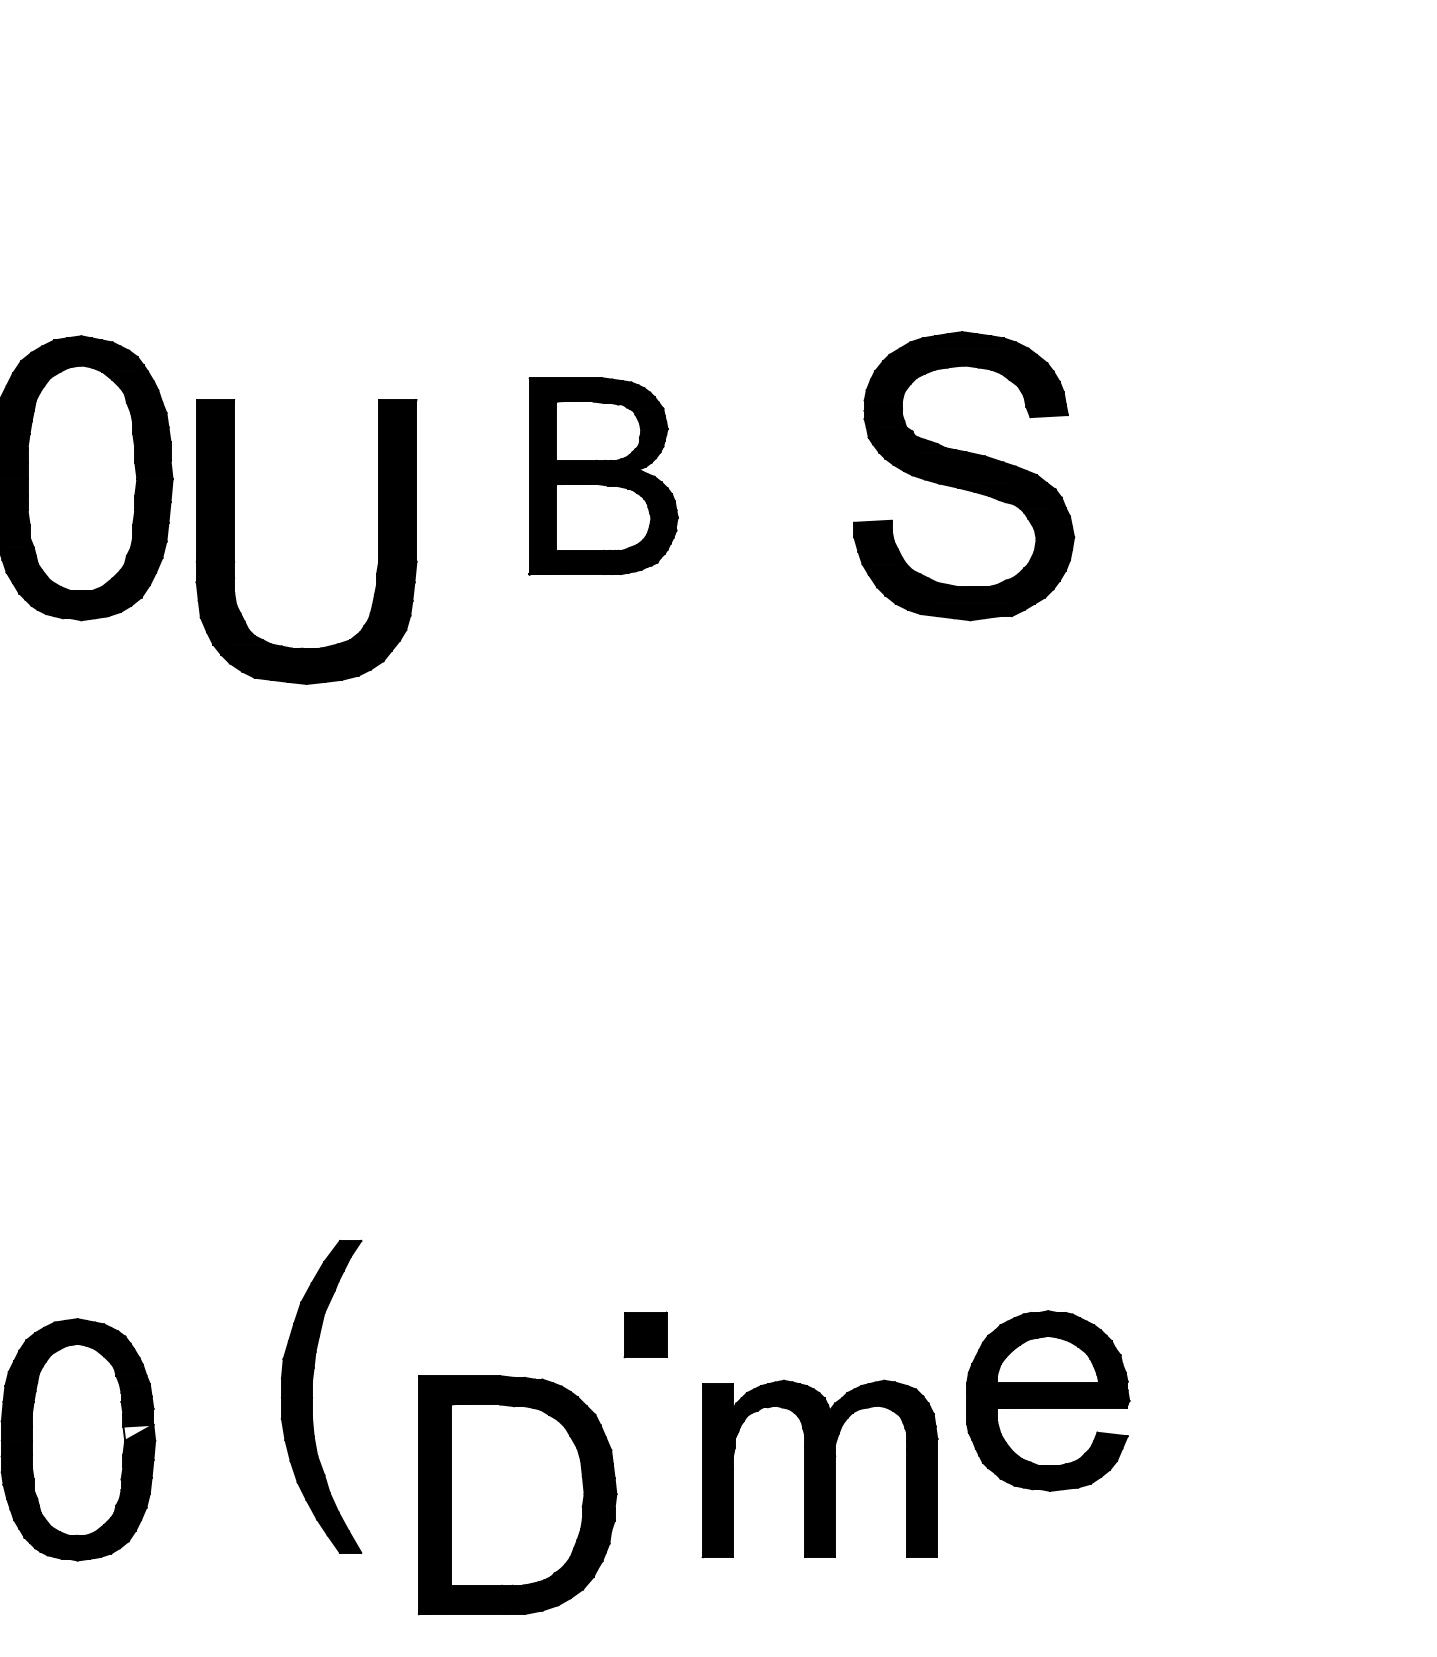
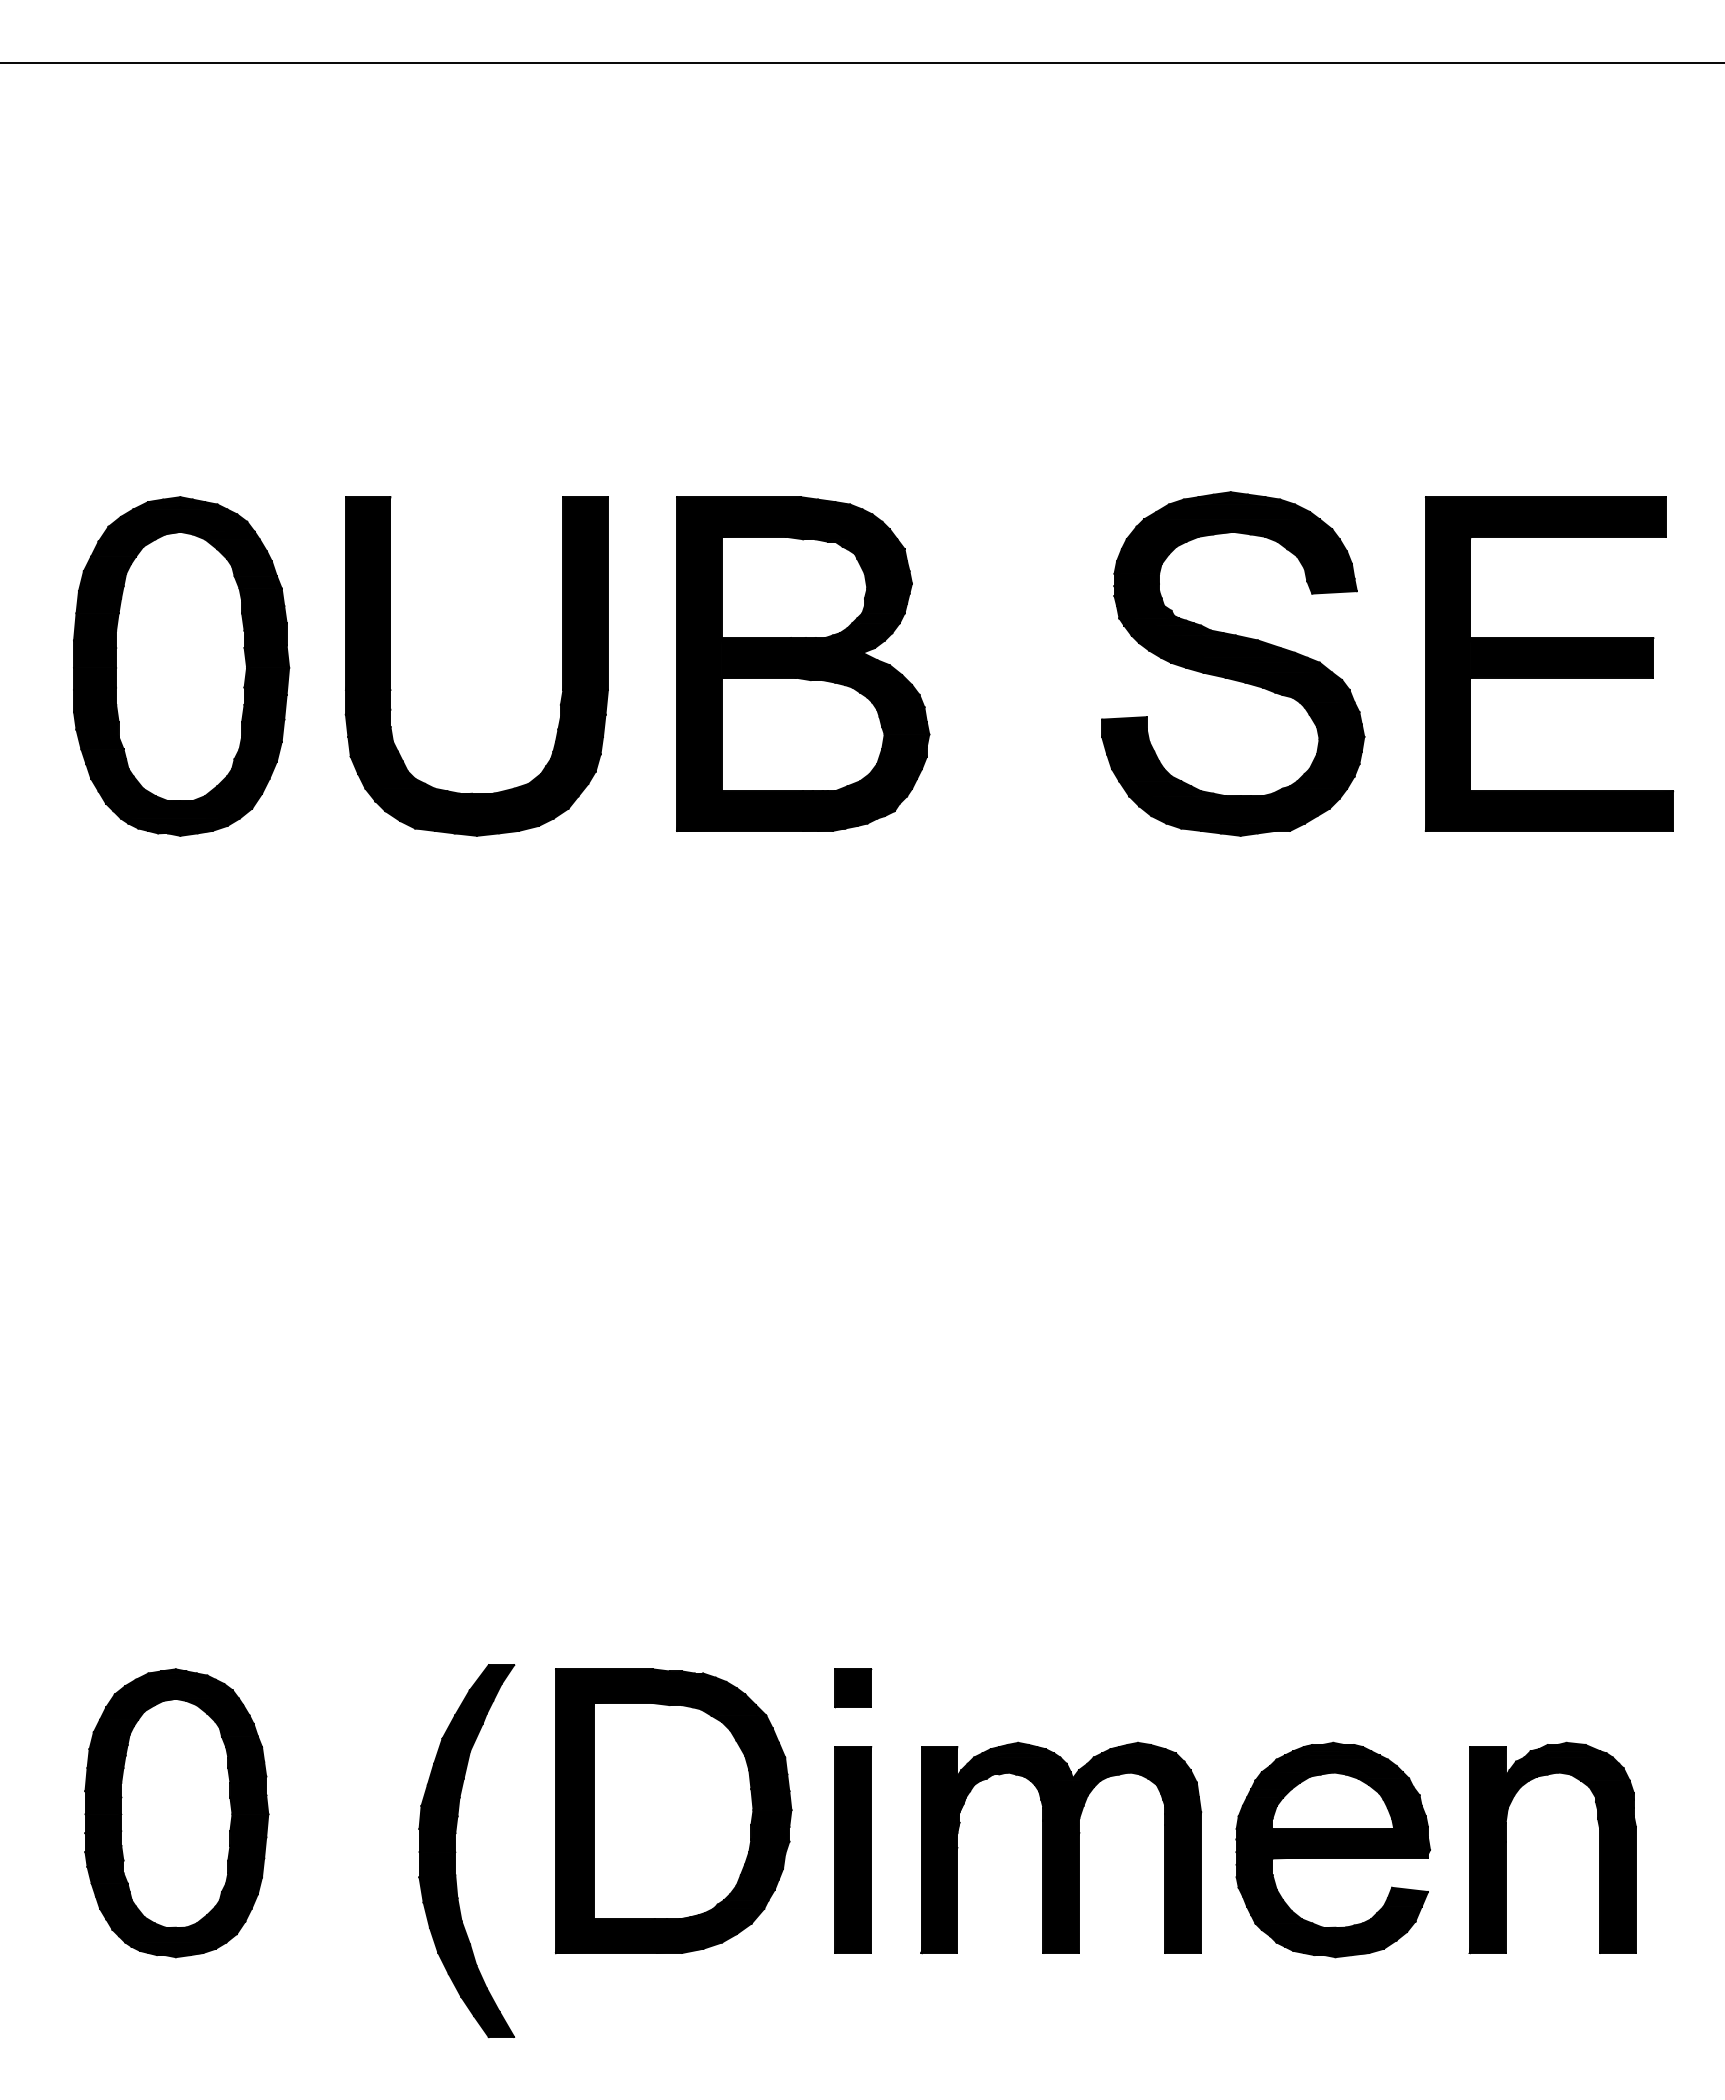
part: (603, 475) -> (803, 663), size x1.43
part: (1229, 475) -> (1549, 663), added
part: (234, 541) -> (390, 666), moved
part: (645, 1335) -> (853, 1688), size x0.71
part: (312, 1398) -> (456, 1852), moved
part: (1047, 1400) -> (1332, 1849), moved
fill: (138, 1432) -> (248, 1804), added
part: (1193, 1468) -> (1506, 1847), added
part: (645, 1470) -> (853, 1849), added
part: (517, 1495) -> (673, 1811), moved

